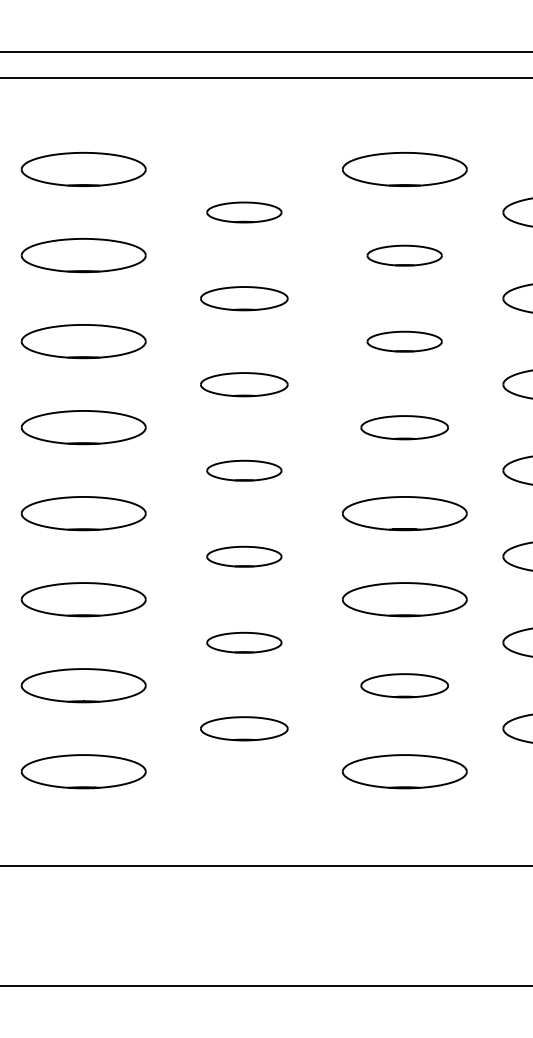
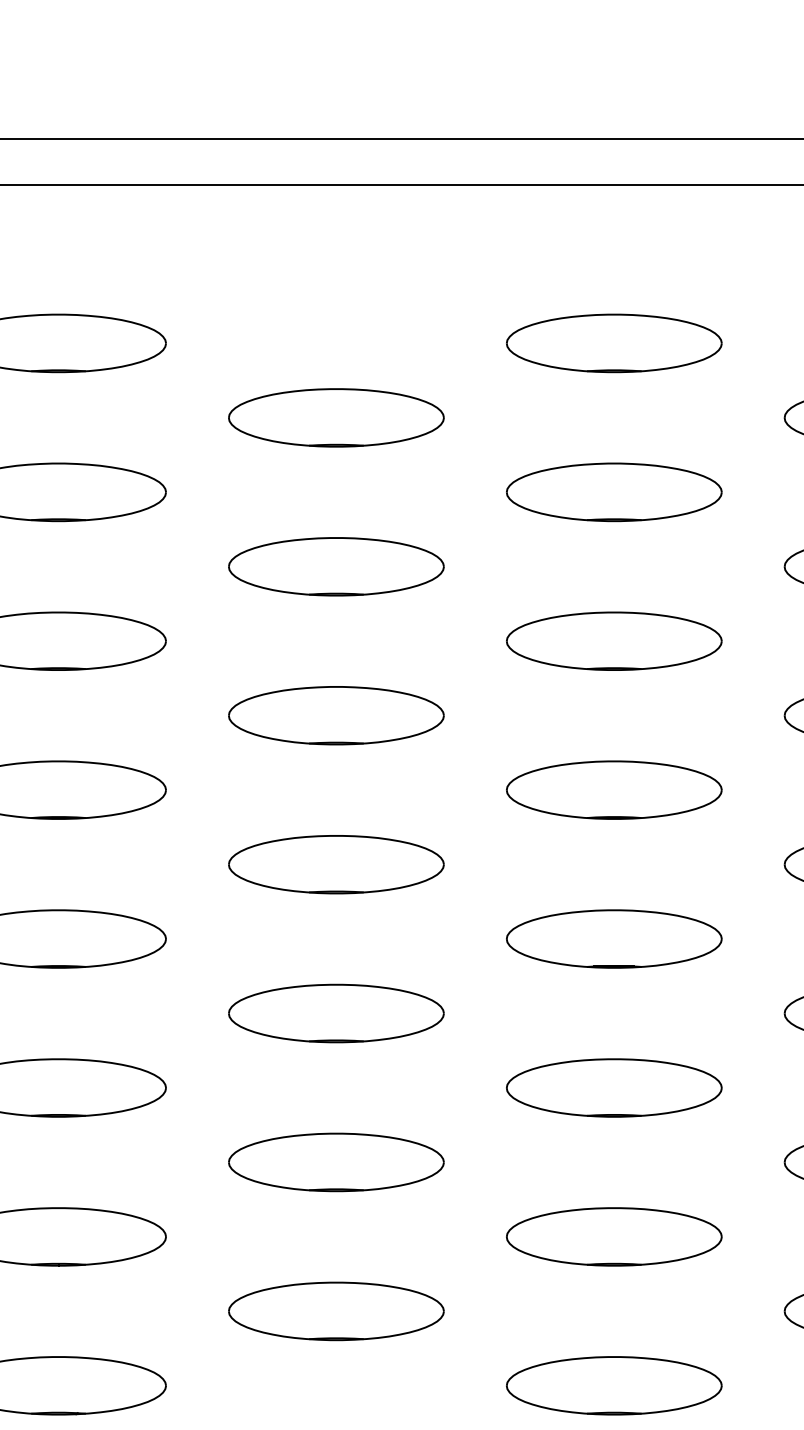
part: (244, 212) -> (336, 417), size x1.67
part: (404, 255) -> (613, 492), size x1.67
part: (244, 298) -> (336, 566), size x1.43
part: (404, 341) -> (613, 641), size x1.67
part: (244, 384) -> (336, 715), size x1.43
part: (404, 427) -> (613, 790), size x1.43
part: (244, 470) -> (336, 864), size x1.67
part: (244, 556) -> (336, 1013), size x1.67
part: (244, 642) -> (336, 1162), size x1.67
part: (404, 685) -> (613, 1236), size x1.43
part: (244, 728) -> (336, 1311), size x1.43

